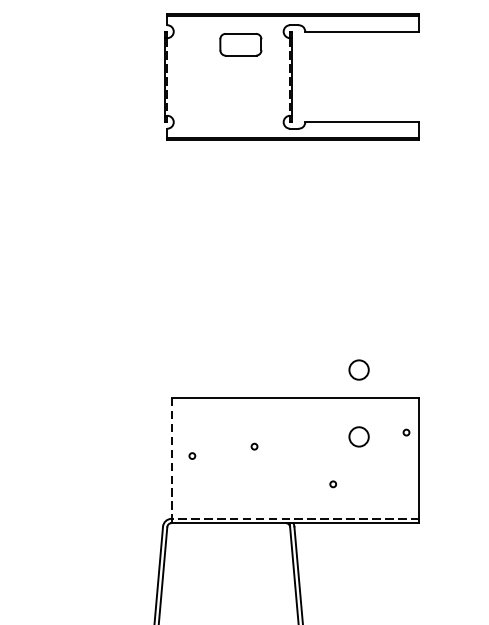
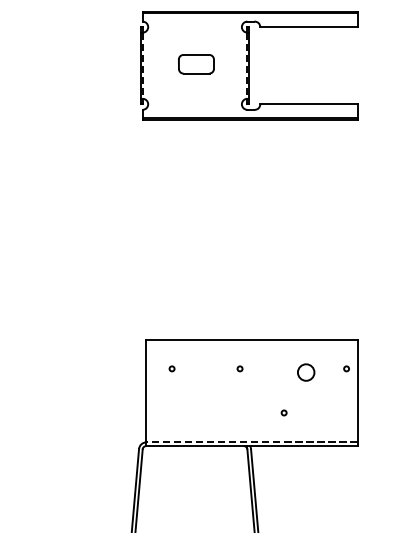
part: (240, 45) -> (196, 64), moved
circle: (359, 369) -> (306, 315), removed
circle: (253, 446) -> (239, 368), moved
circle: (191, 455) -> (171, 368), moved
line: (171, 461) -> (146, 393), dashed -> solid

